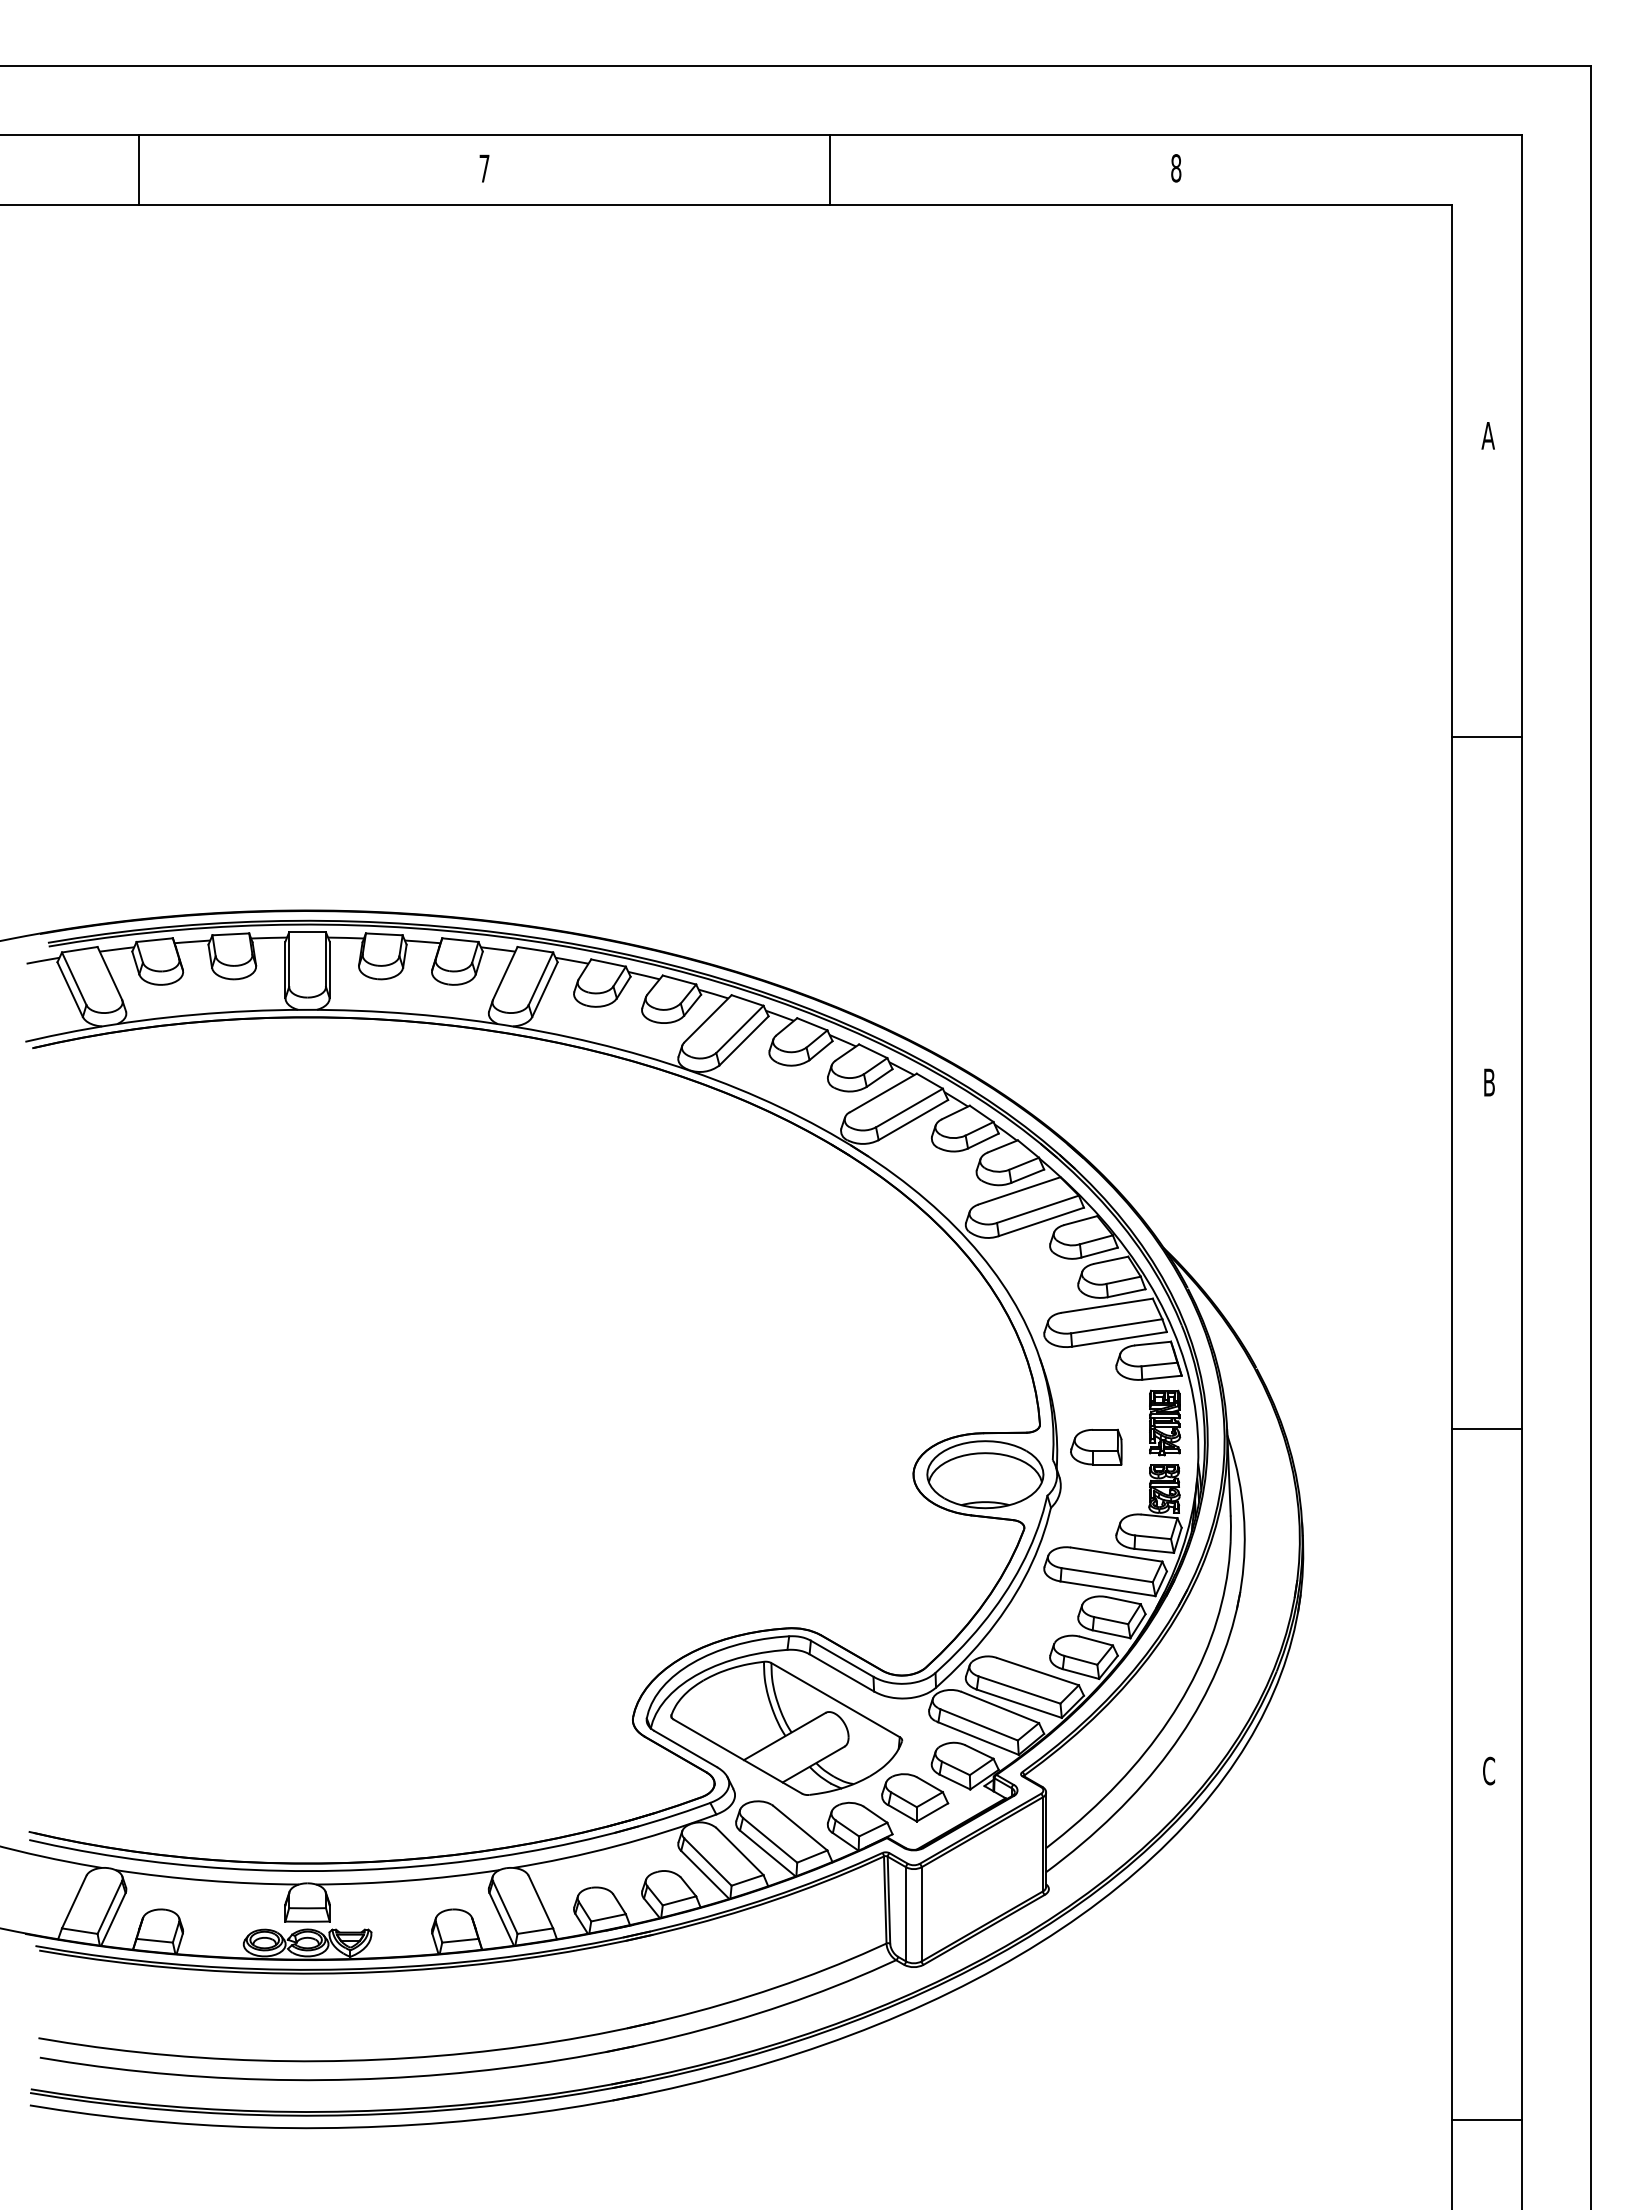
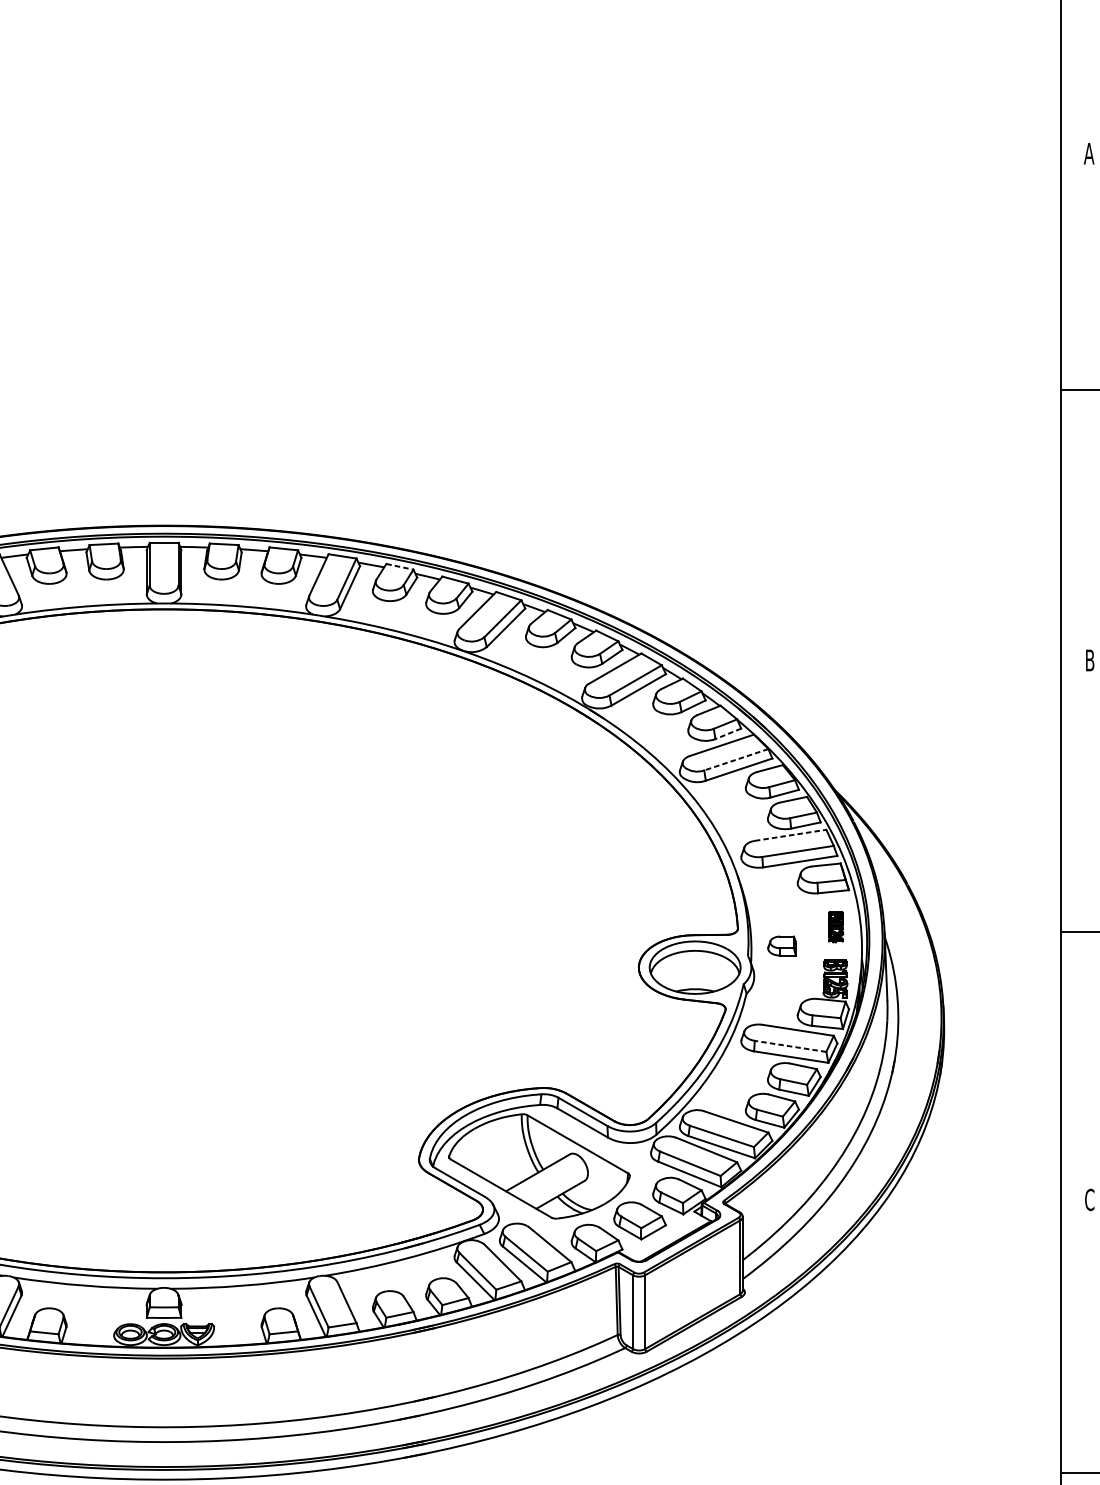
line: (608, 963) -> (399, 567), solid -> dashed
line: (1027, 1176) -> (728, 734), solid -> dashed
line: (1037, 1209) -> (735, 759), solid -> dashed
line: (1107, 1305) -> (790, 835), solid -> dashed
part: (1165, 1422) -> (836, 926), size x0.6
part: (1096, 1446) -> (782, 945), size x0.7
line: (1106, 1575) -> (790, 1046), solid -> dashed

